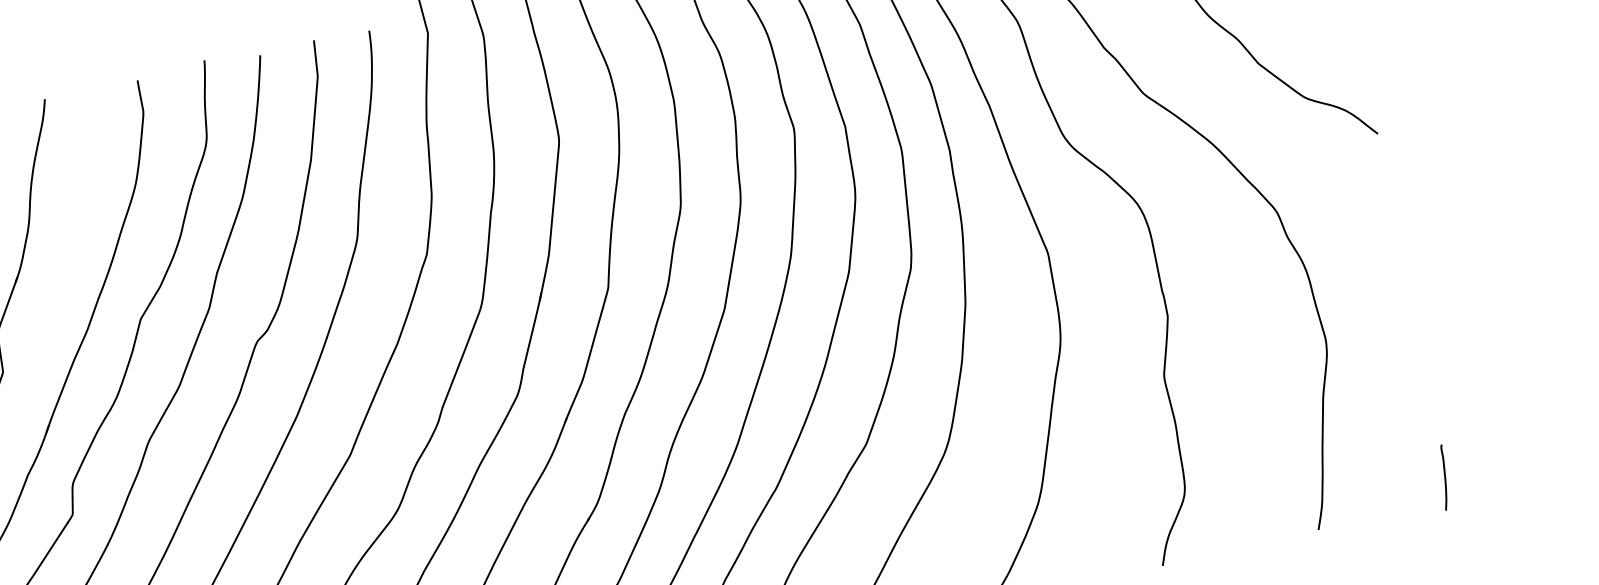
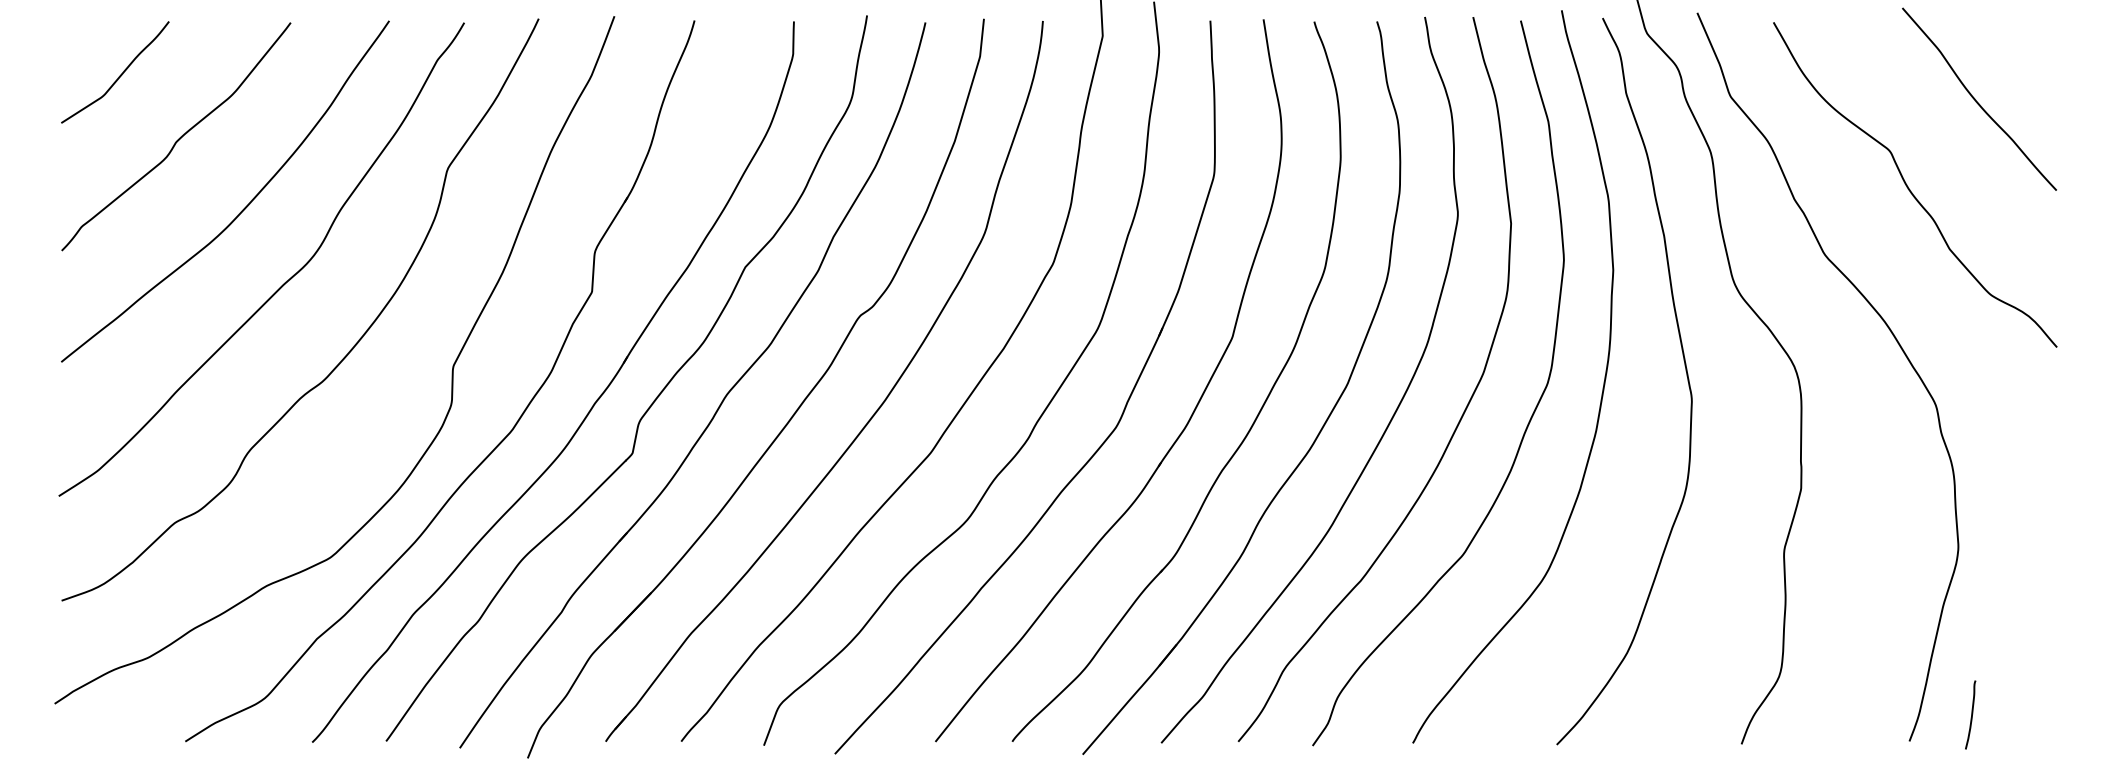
curve: (1444, 476) -> (1971, 714), moved

